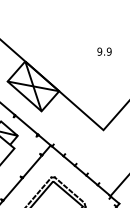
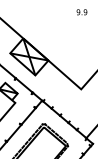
text: (103, 52) -> (81, 12), moved

